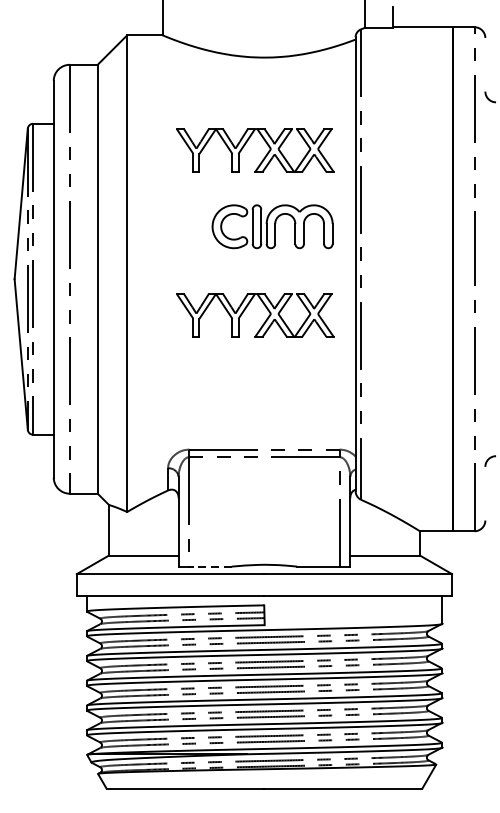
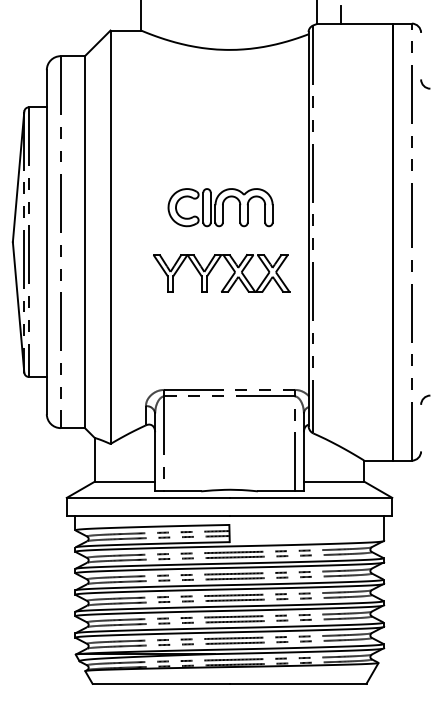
part: (247, 143) -> (214, 124), removed
part: (272, 226) -> (220, 207), moved
line: (210, 566) -> (182, 491), dashed -> solid

